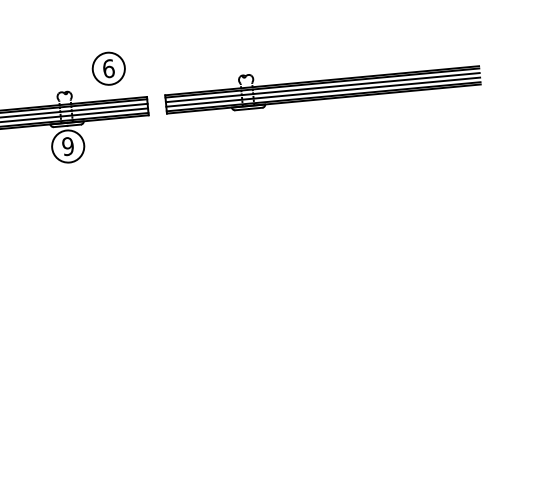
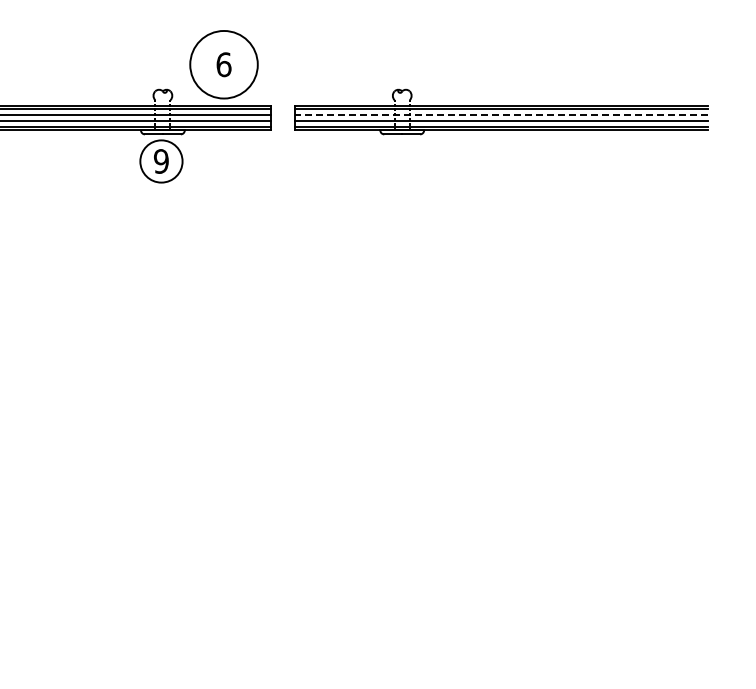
circle: (108, 68) -> (223, 64), size x1.6
line: (322, 87) -> (501, 115), solid -> dashed

